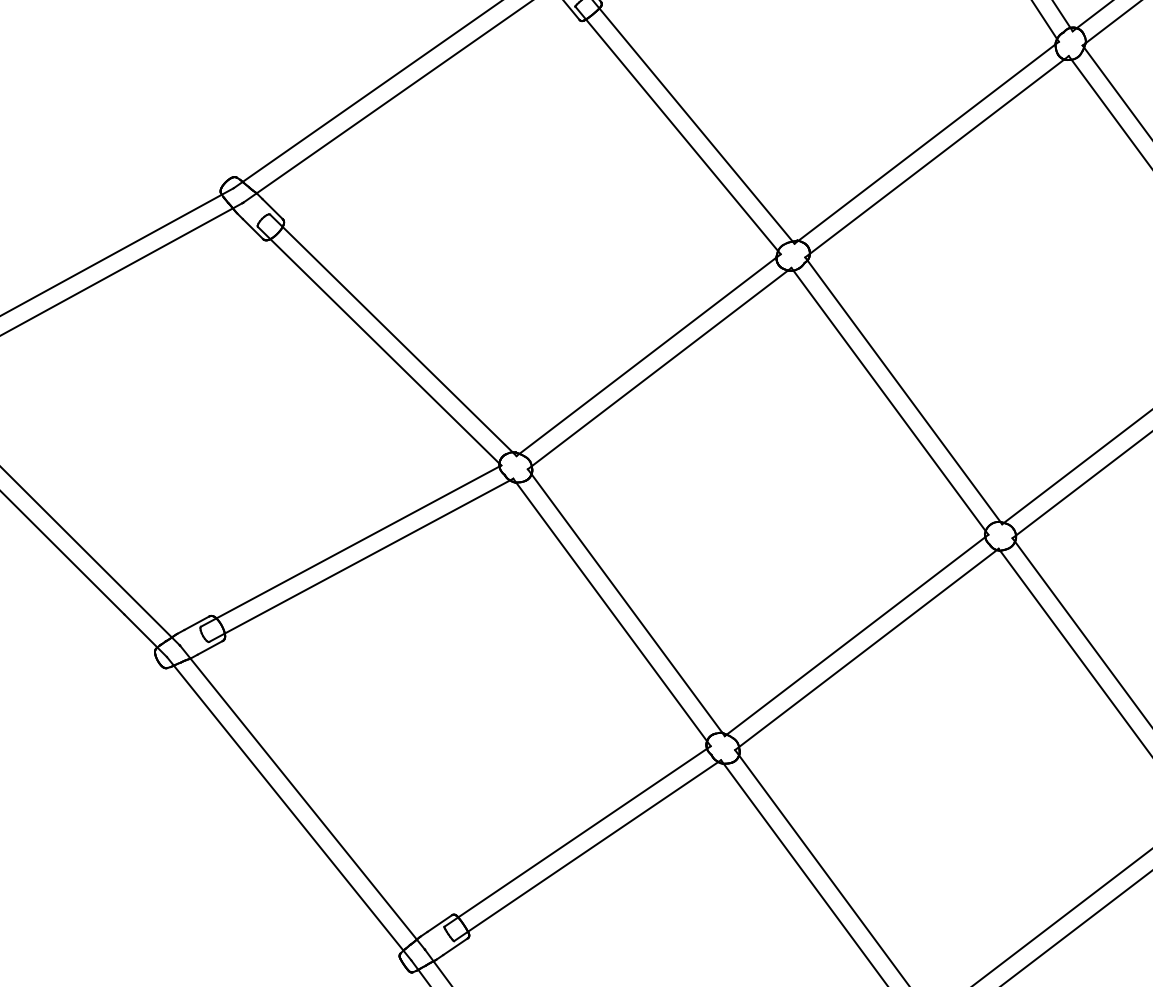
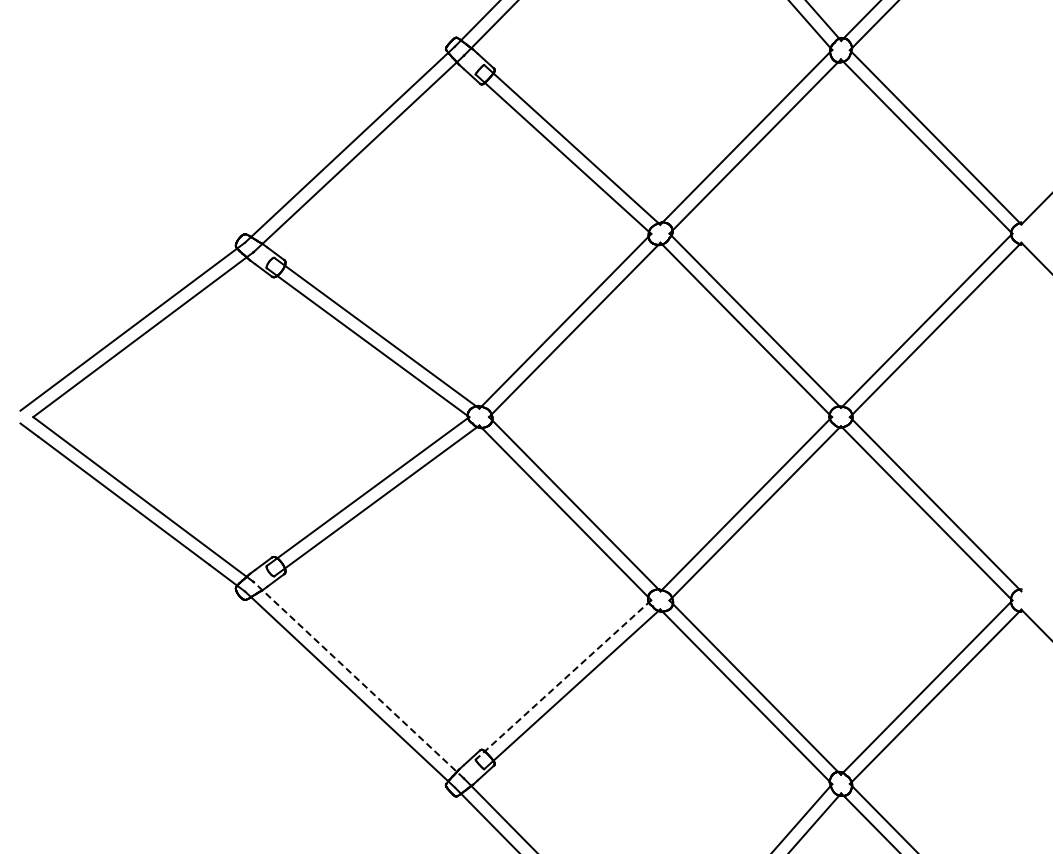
line: (302, 798) -> (358, 680), solid -> dashed
line: (577, 835) -> (563, 679), solid -> dashed

